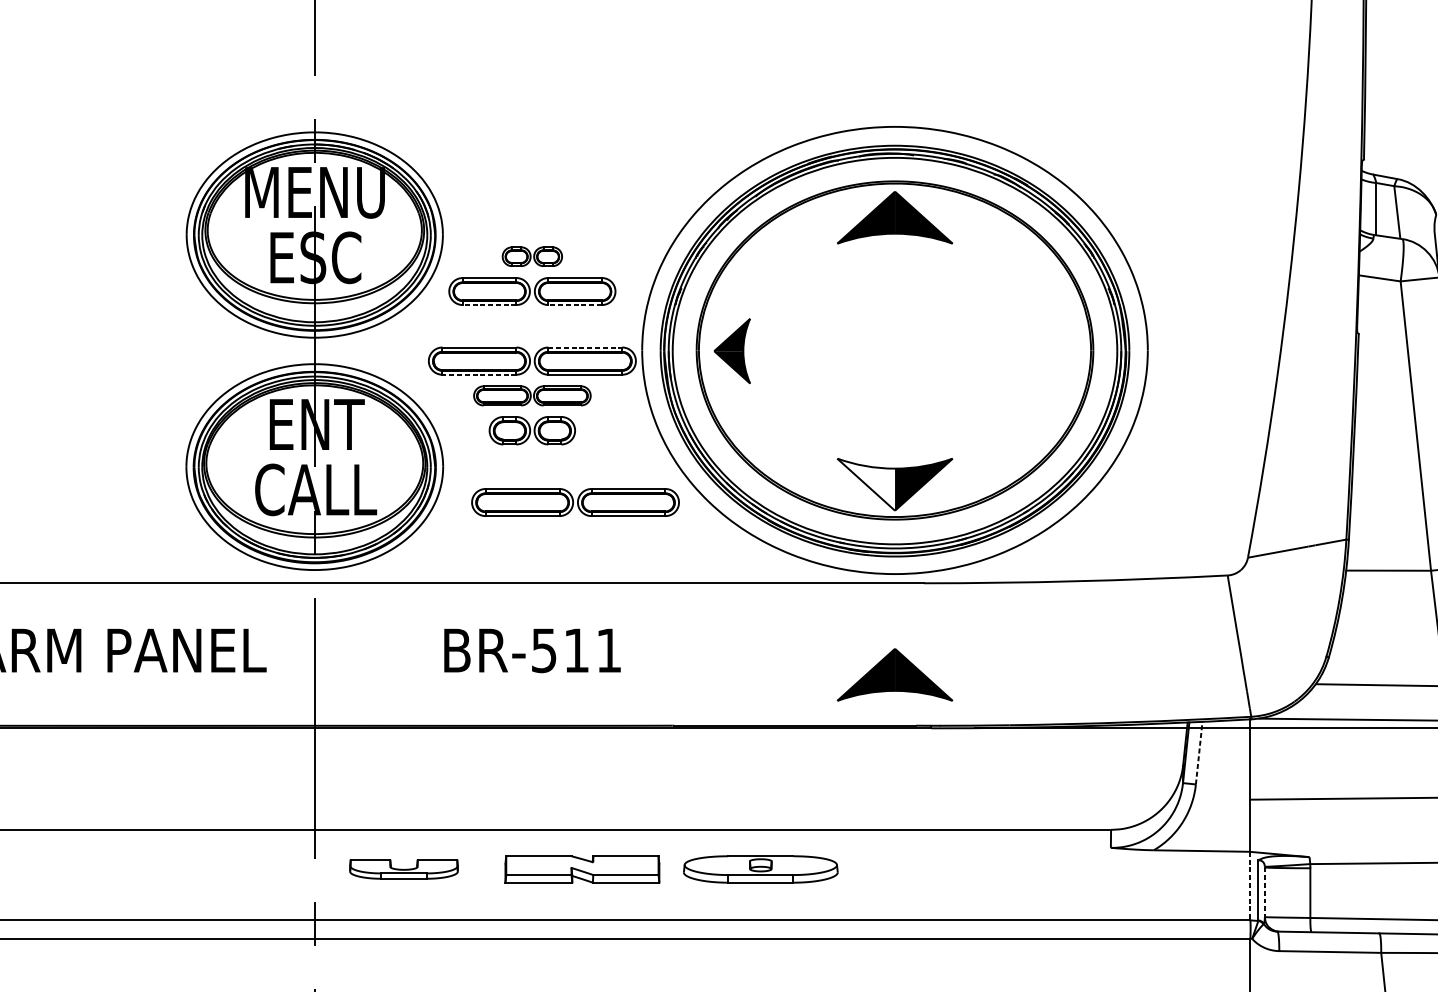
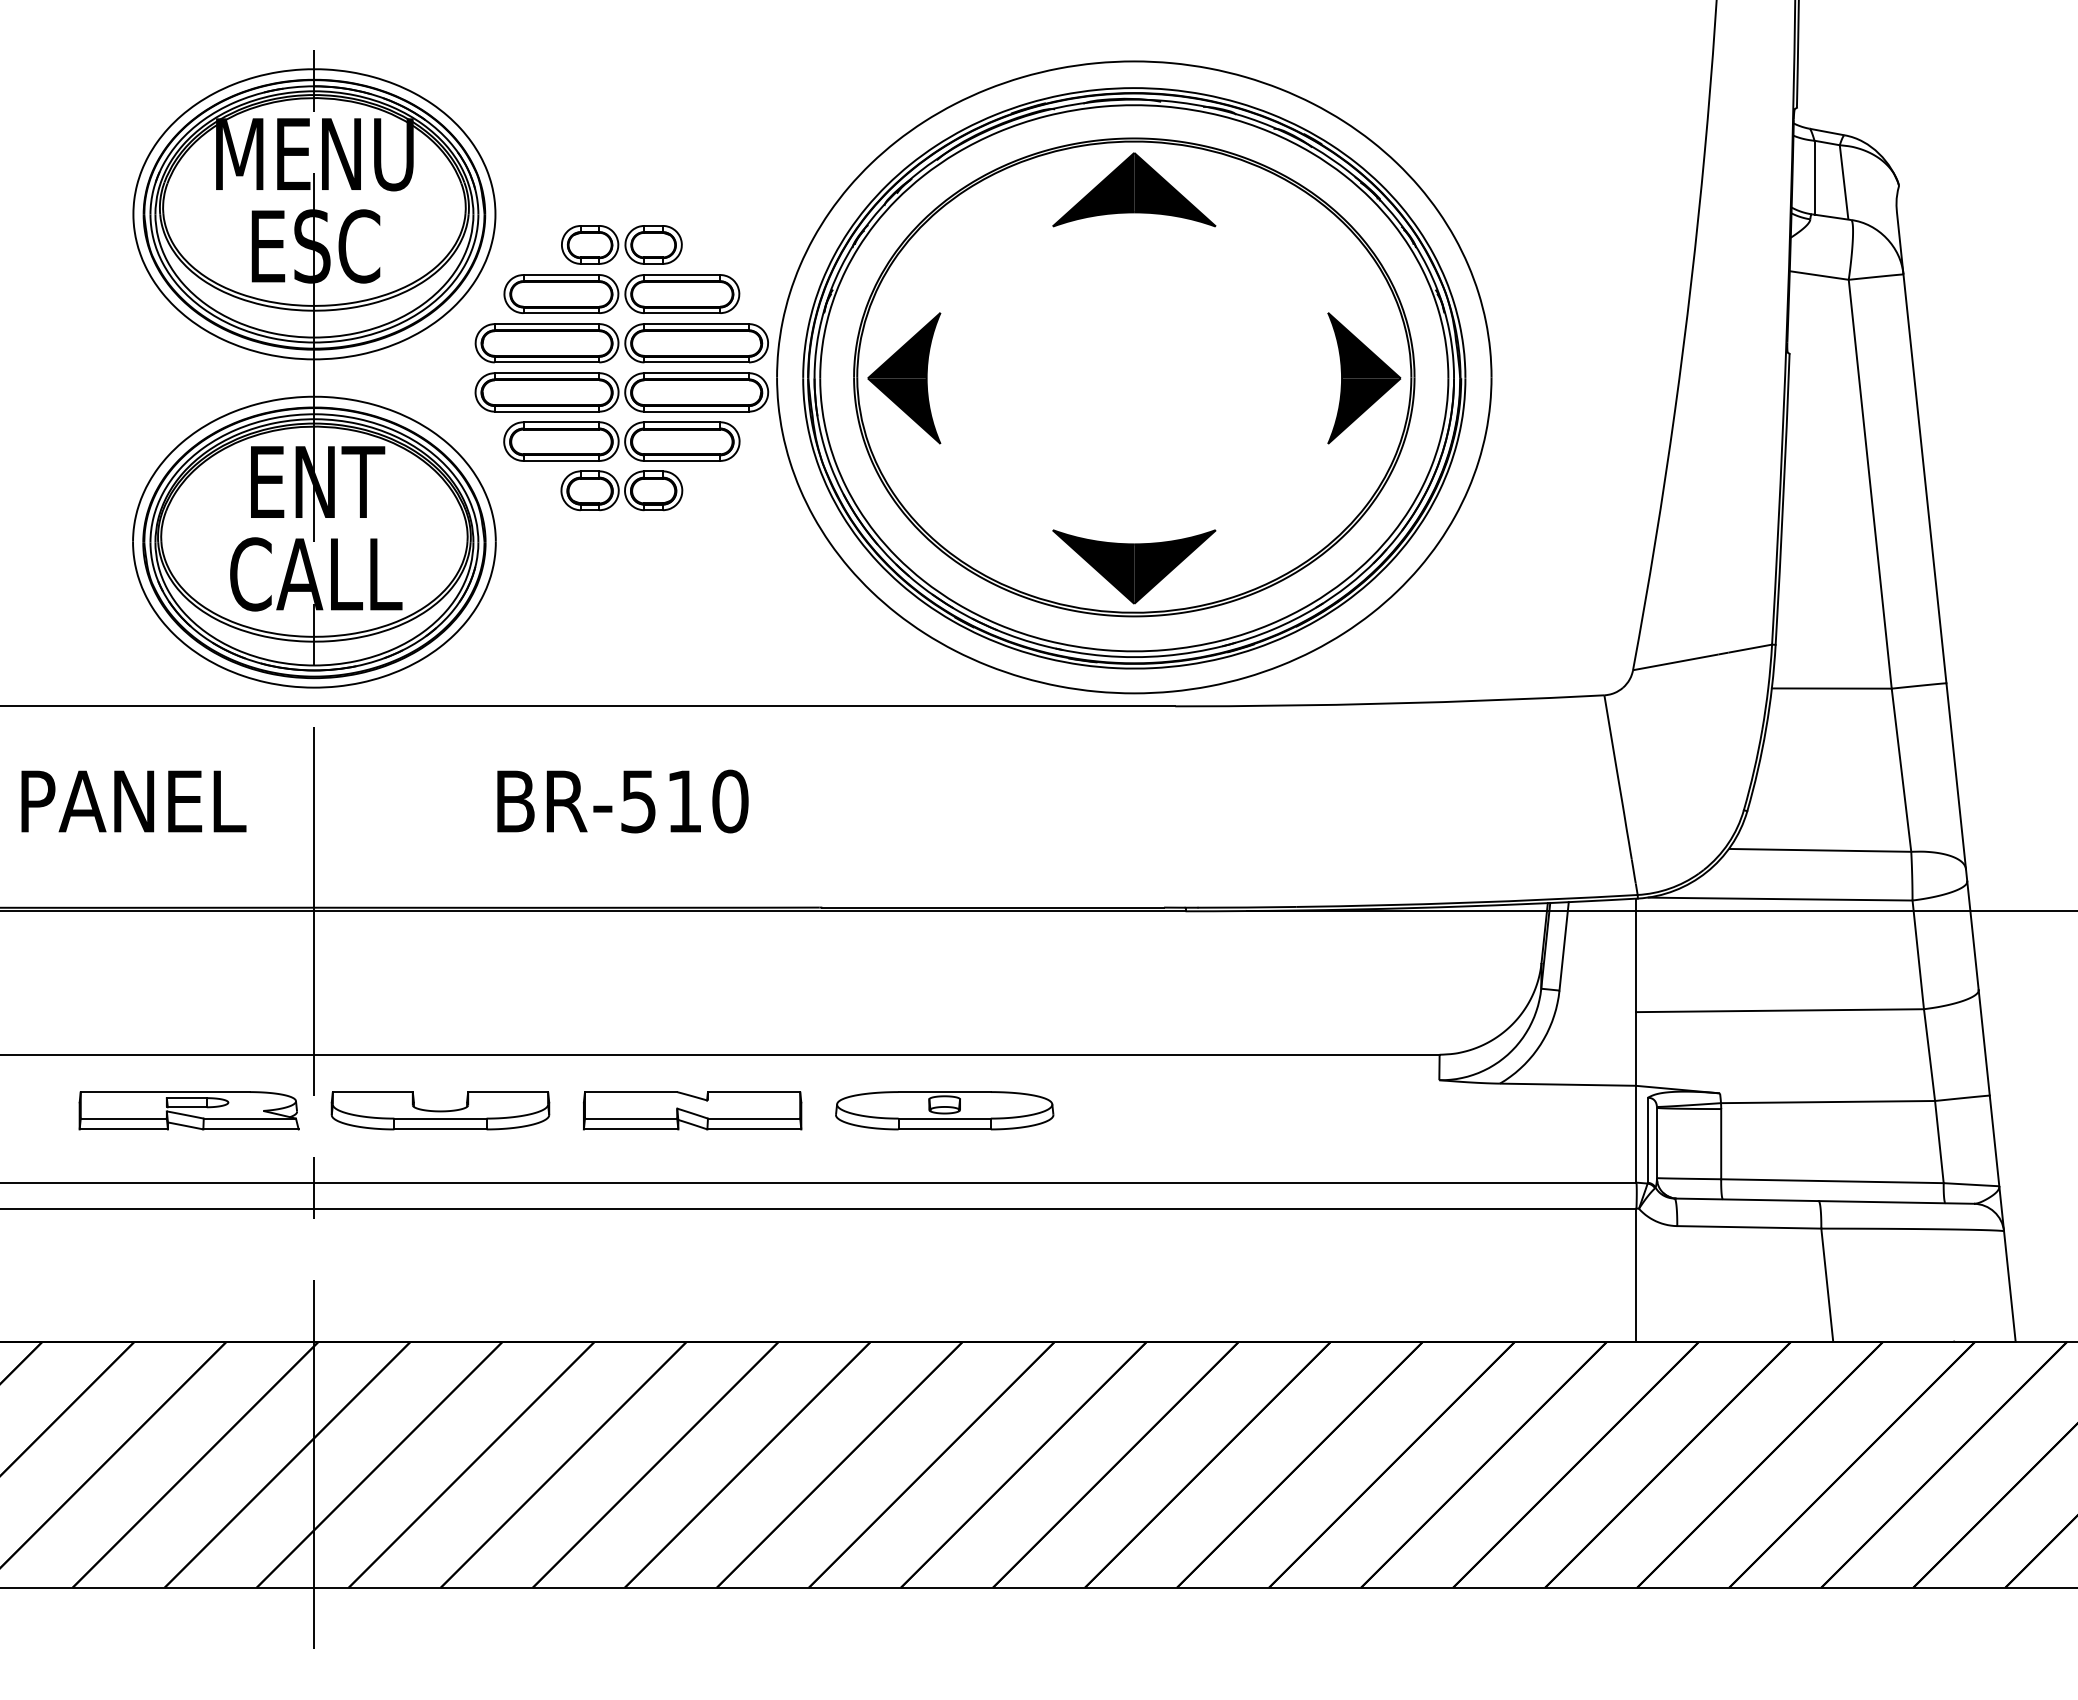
part: (532, 256) -> (621, 244), size x1.43
line: (489, 305) -> (561, 313), dashed -> solid
line: (575, 305) -> (682, 313), dashed -> solid
line: (585, 347) -> (697, 373), dashed -> solid
part: (732, 351) -> (904, 378), size x1.43
part: (1057, 351) -> (1364, 378), added
line: (479, 374) -> (546, 411), dashed -> solid
part: (532, 395) -> (621, 441), size x1.43
fill: (866, 484) -> (1093, 566), added
part: (575, 502) -> (621, 343), moved
text: (609, 650) -> (730, 801), BR-511 -> BR-510
part: (895, 674) -> (1134, 835), removed
line: (1199, 752) -> (1564, 945), dashed -> solid
part: (225, 869) -> (188, 1110), added
part: (404, 869) -> (440, 1110), size x1.43
line: (1250, 886) -> (1636, 1134), dashed -> solid
line: (1264, 892) -> (1656, 1143), dashed -> solid

